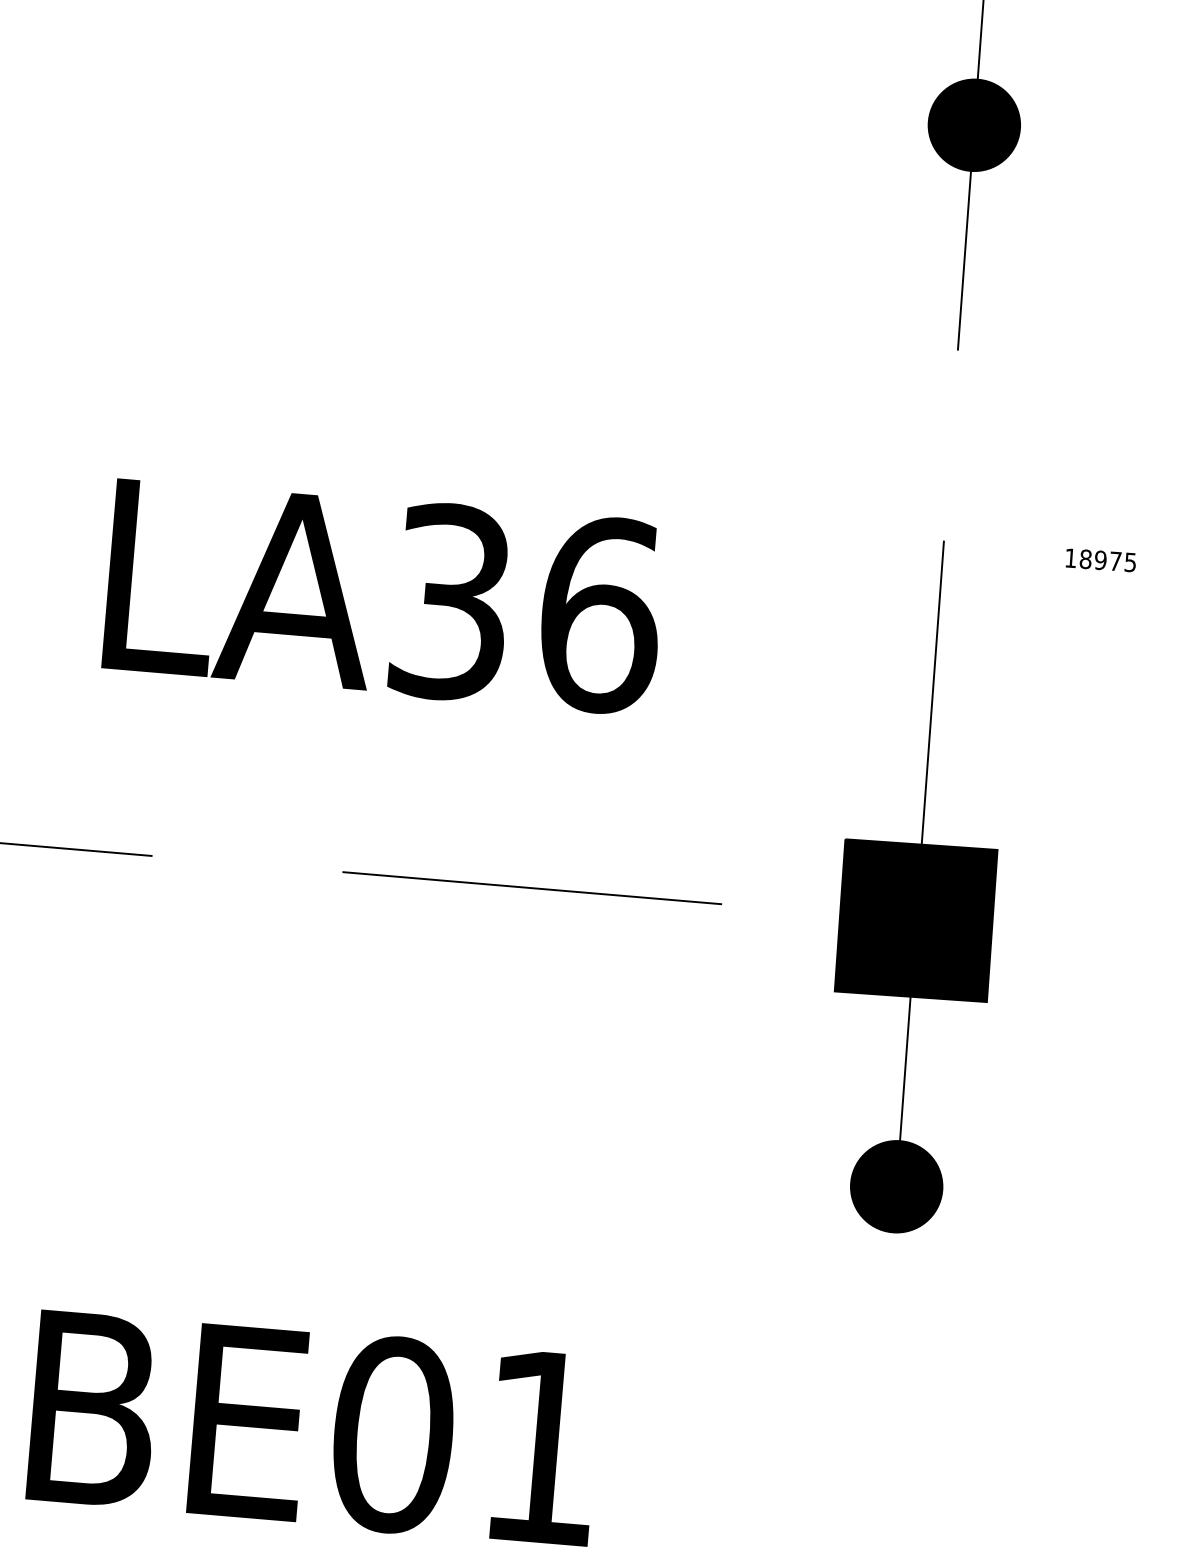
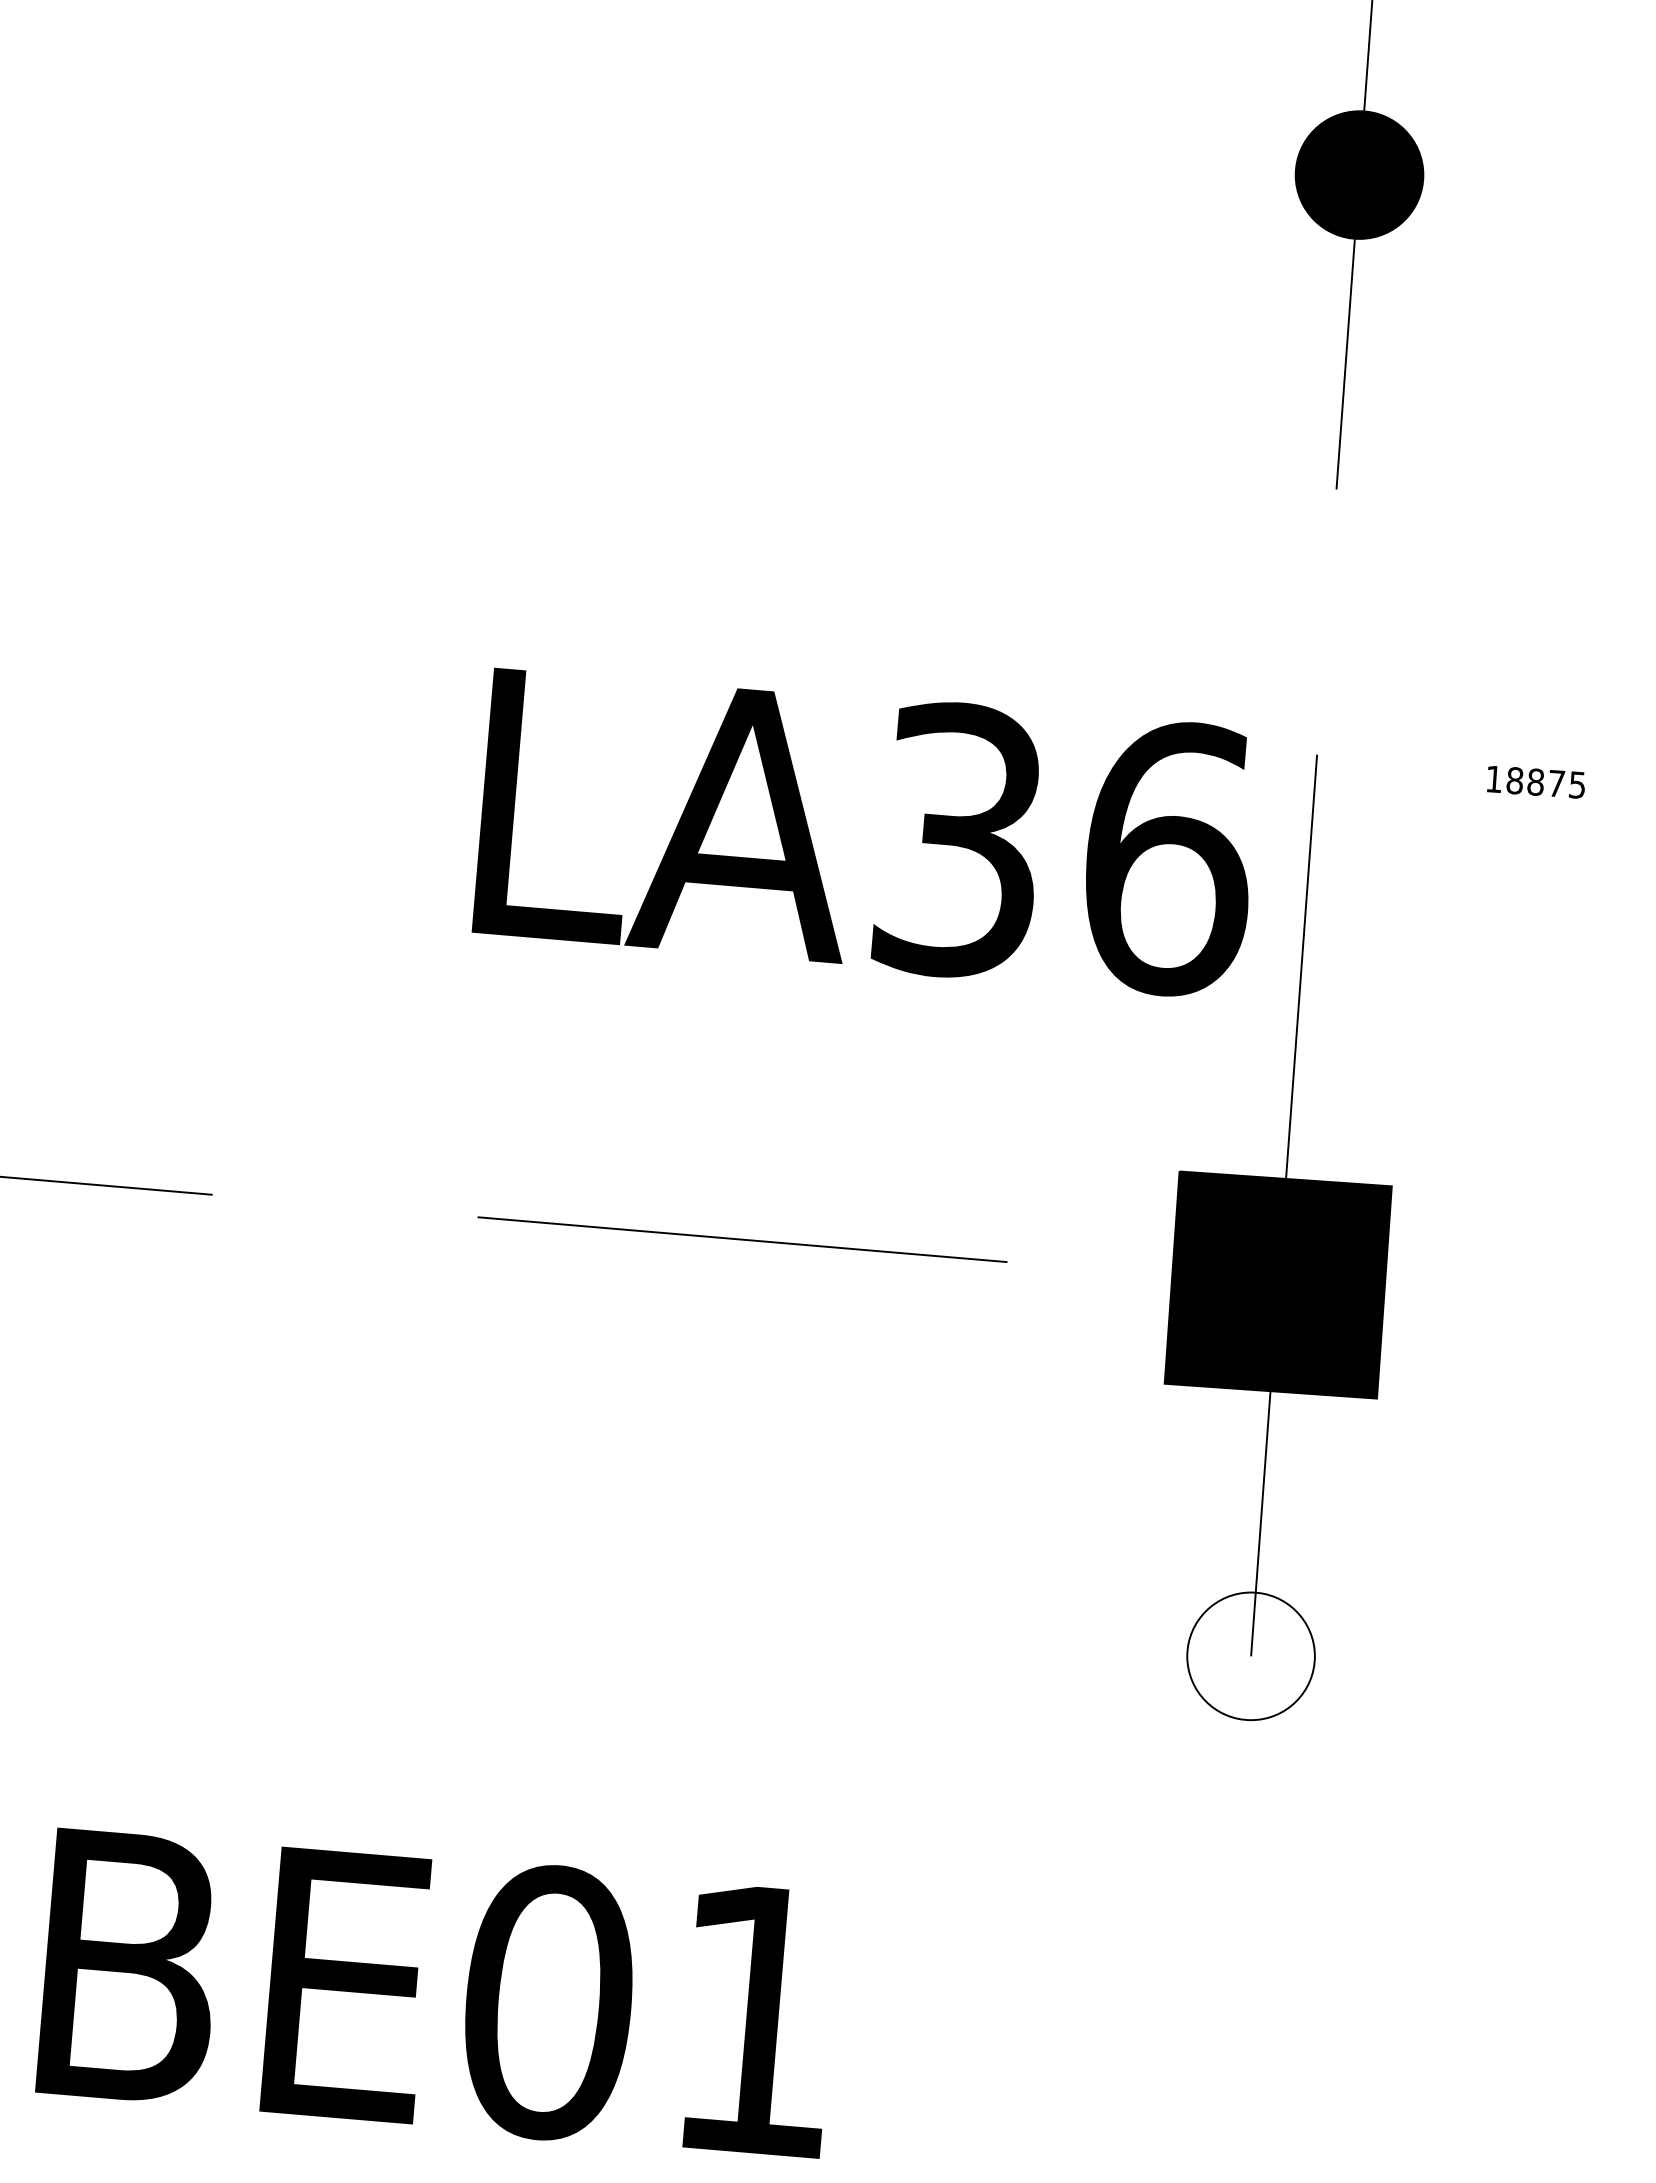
text: (1100, 560) -> (1535, 782), 18975 -> 18875
text: (379, 595) -> (860, 831), moved
fill: (896, 1186) -> (1250, 1655), removed

